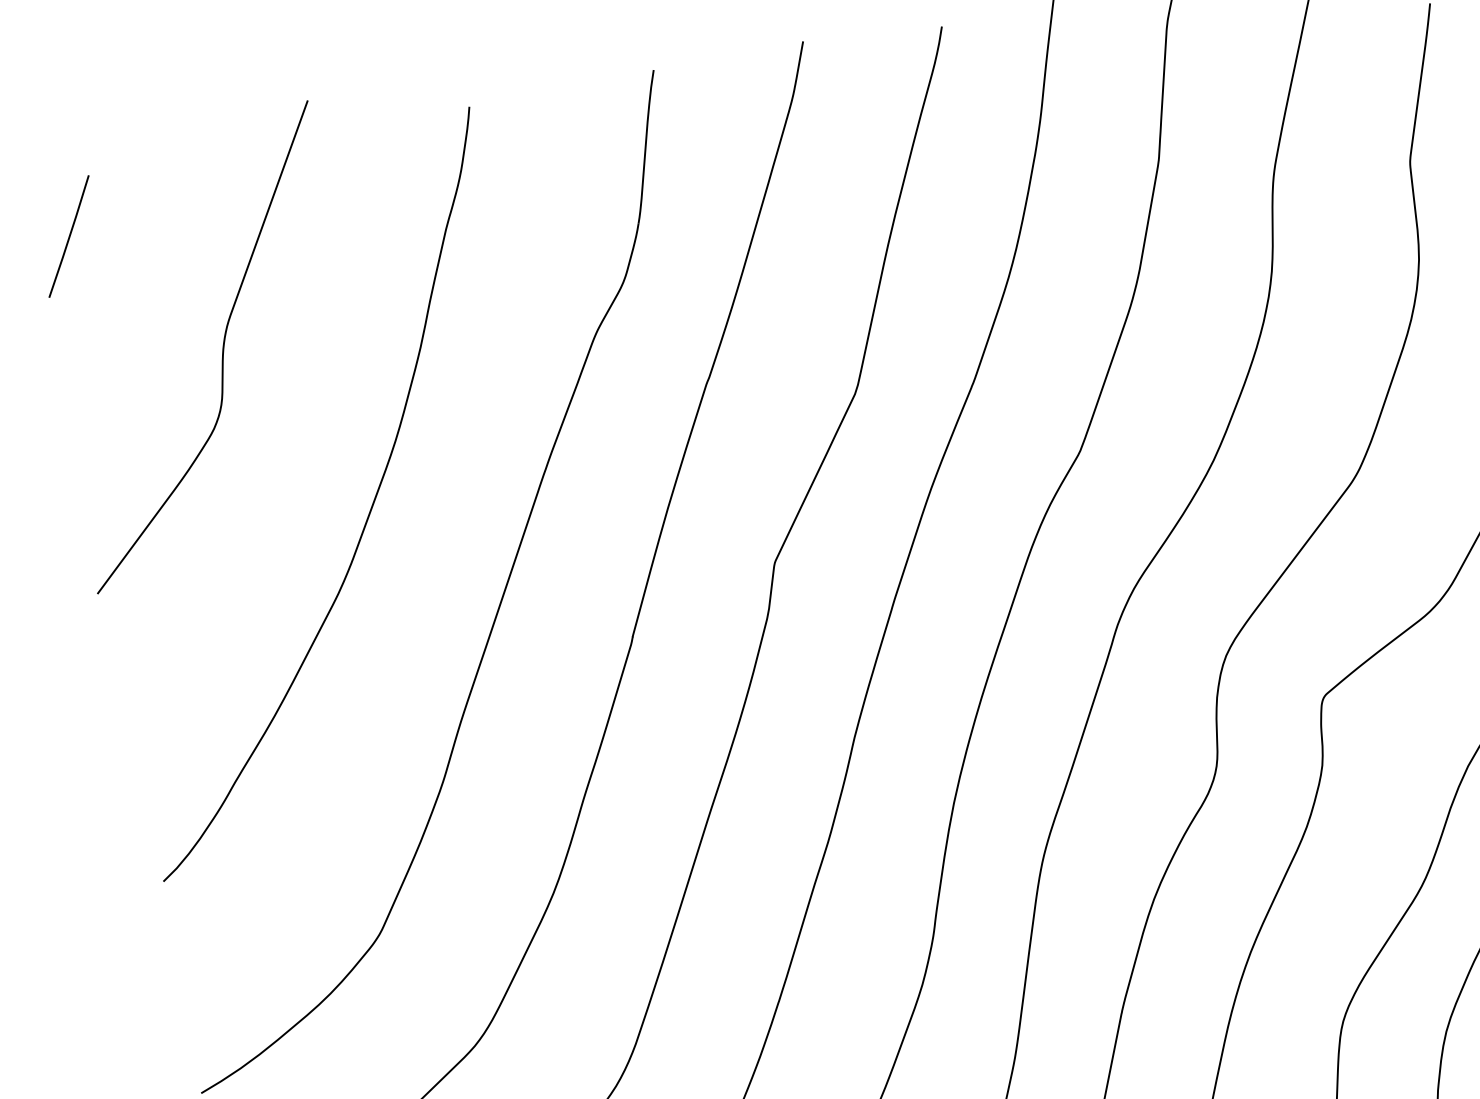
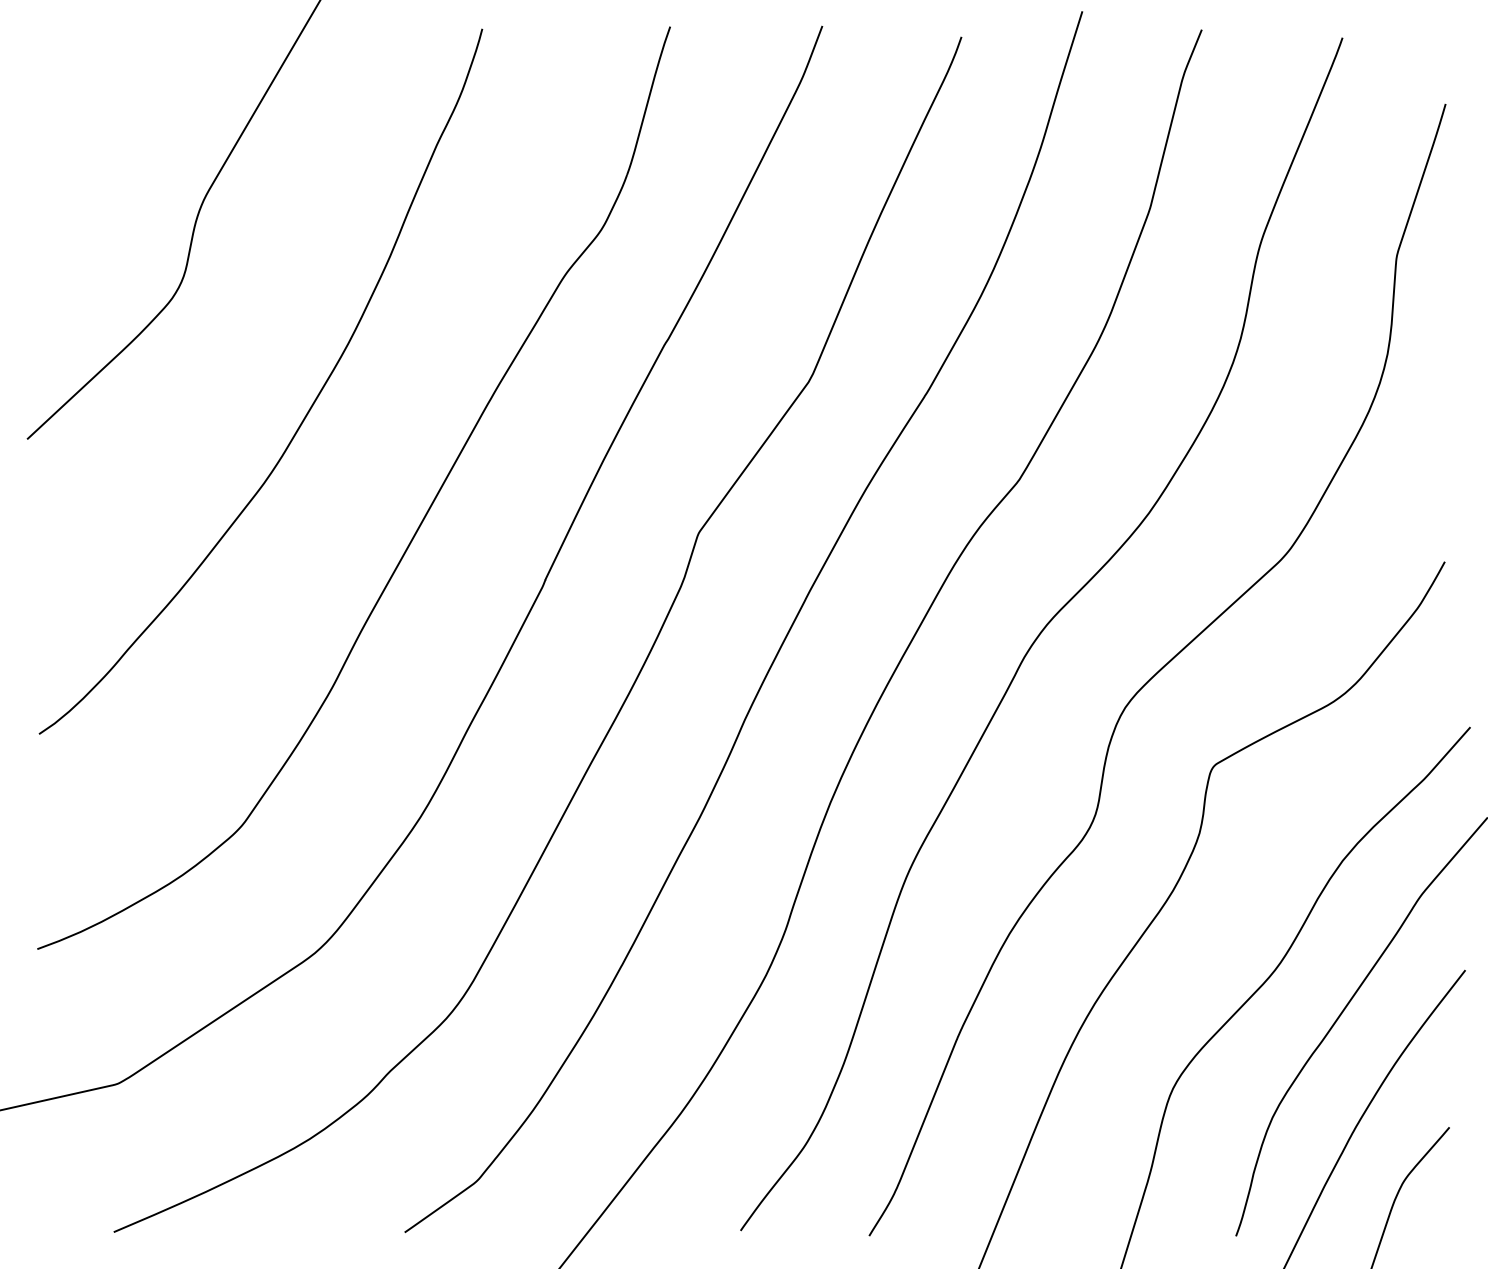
line: (68, 236) -> (64, 82), removed

